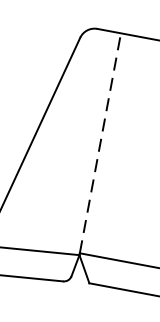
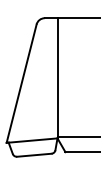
line: (100, 142) -> (57, 77), dashed -> solid

